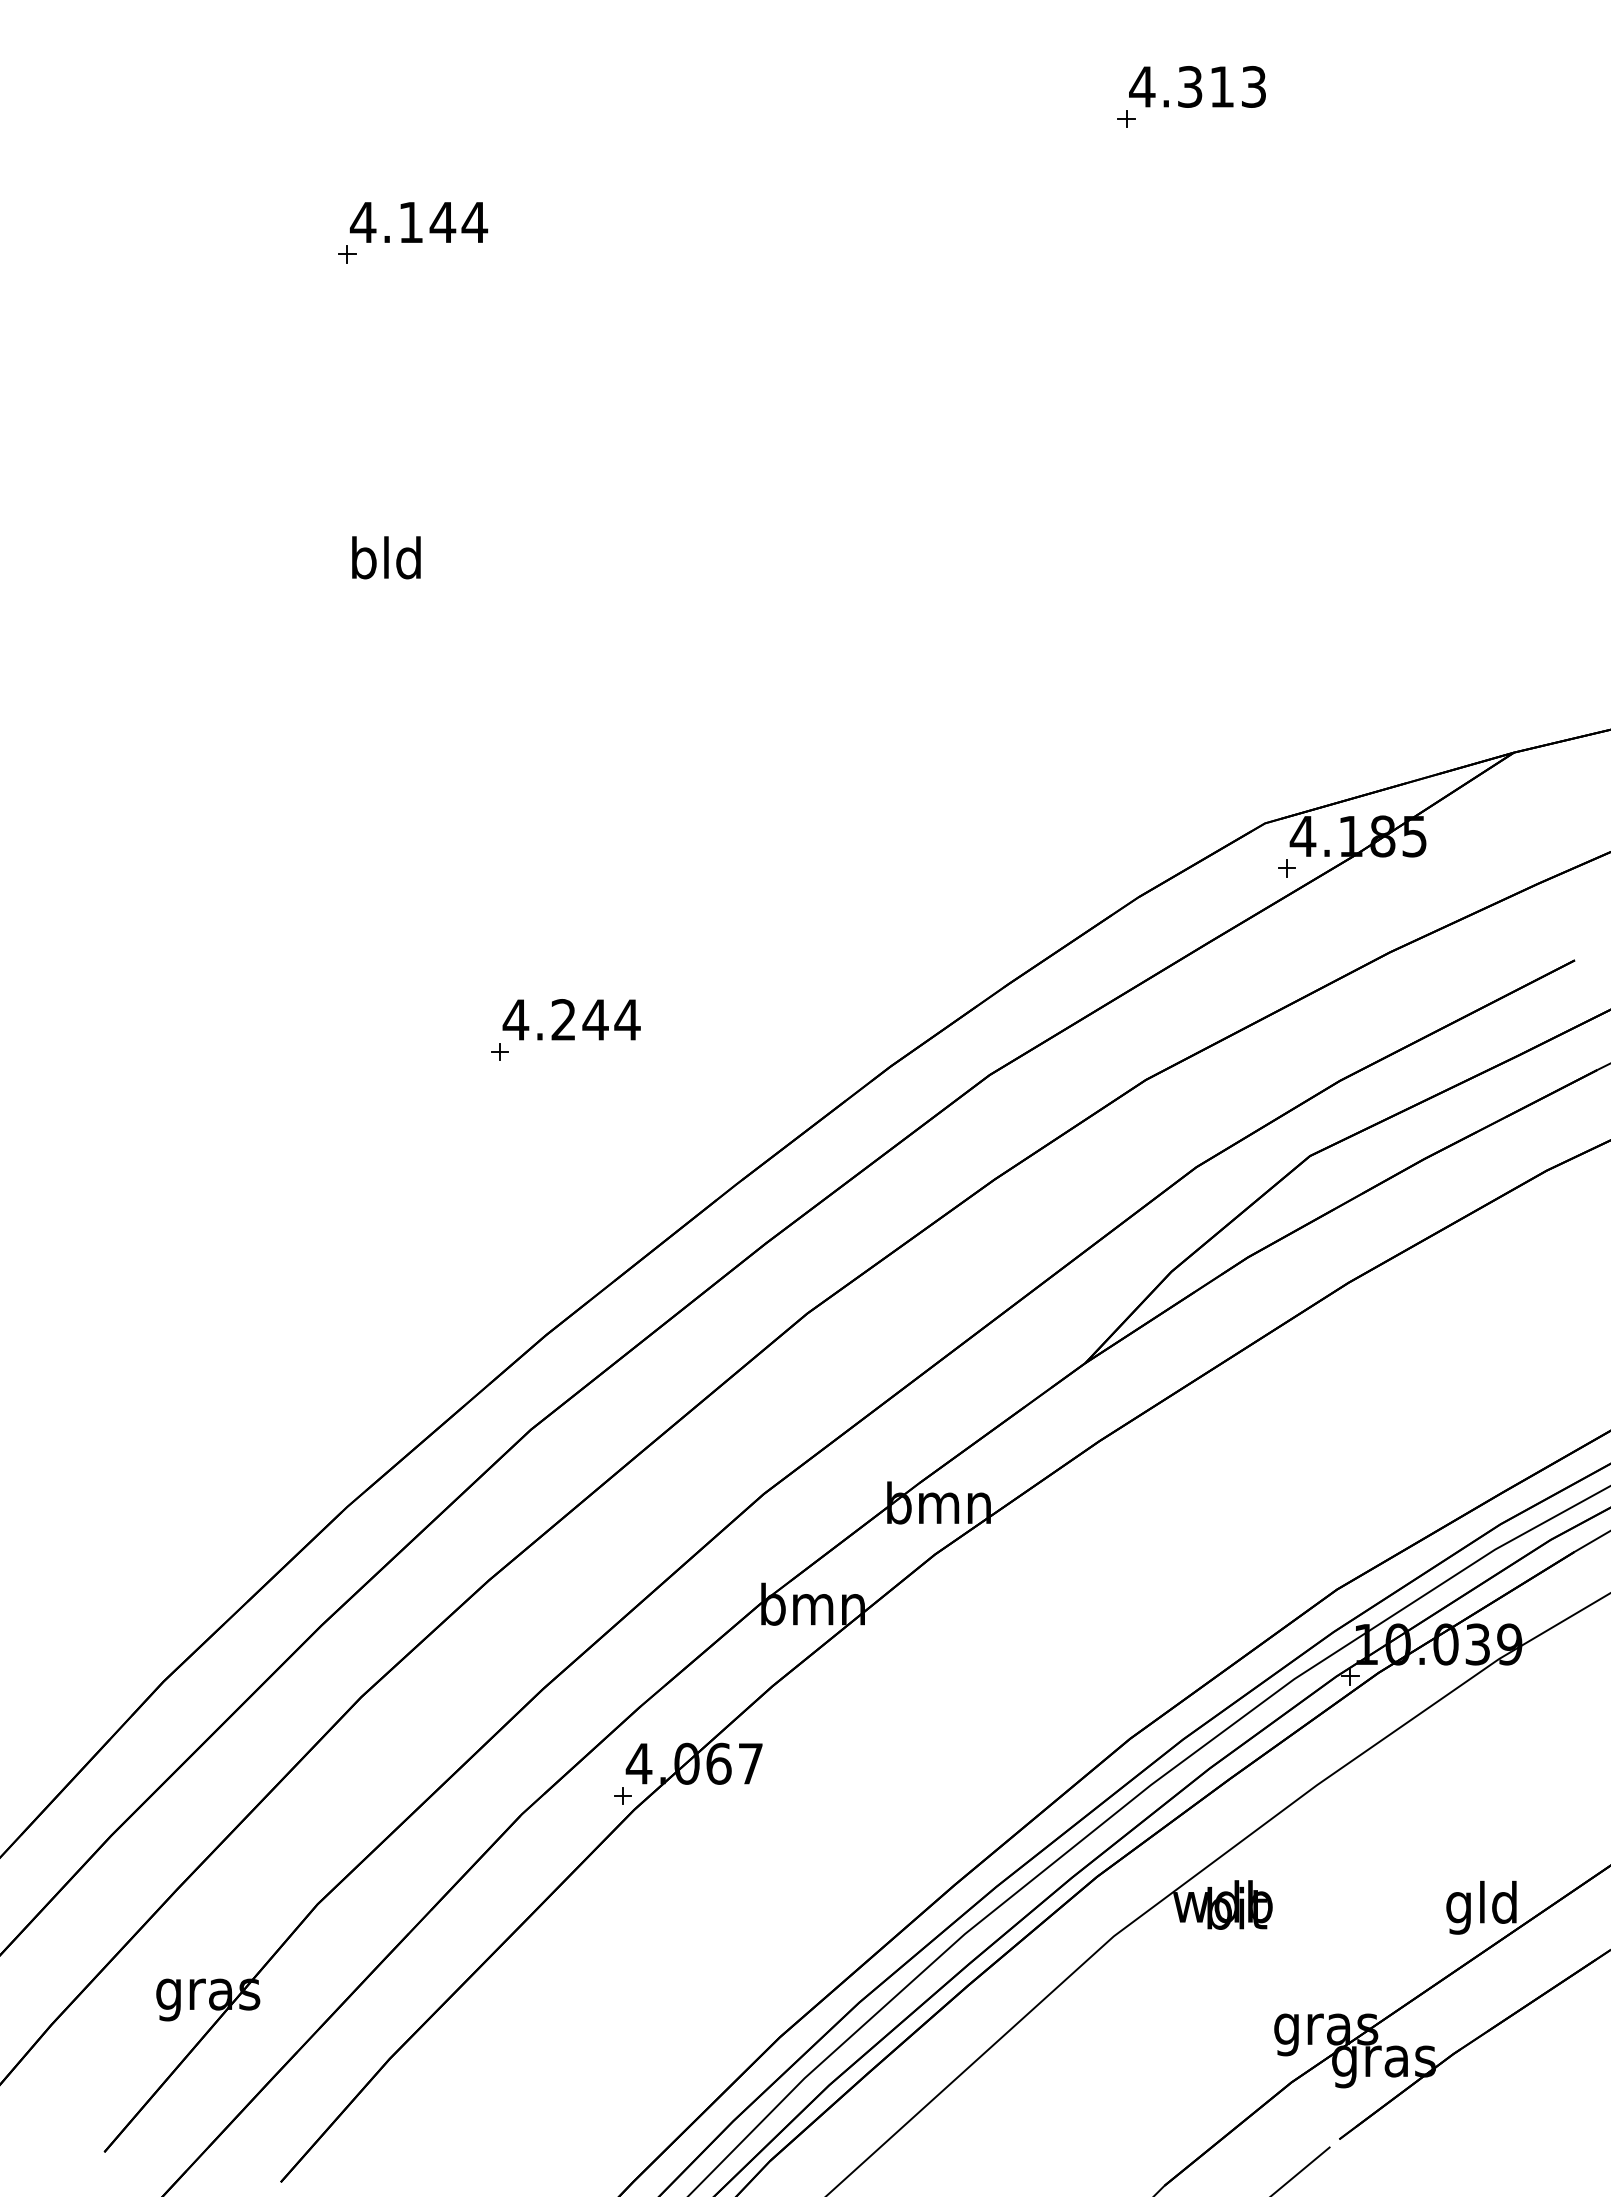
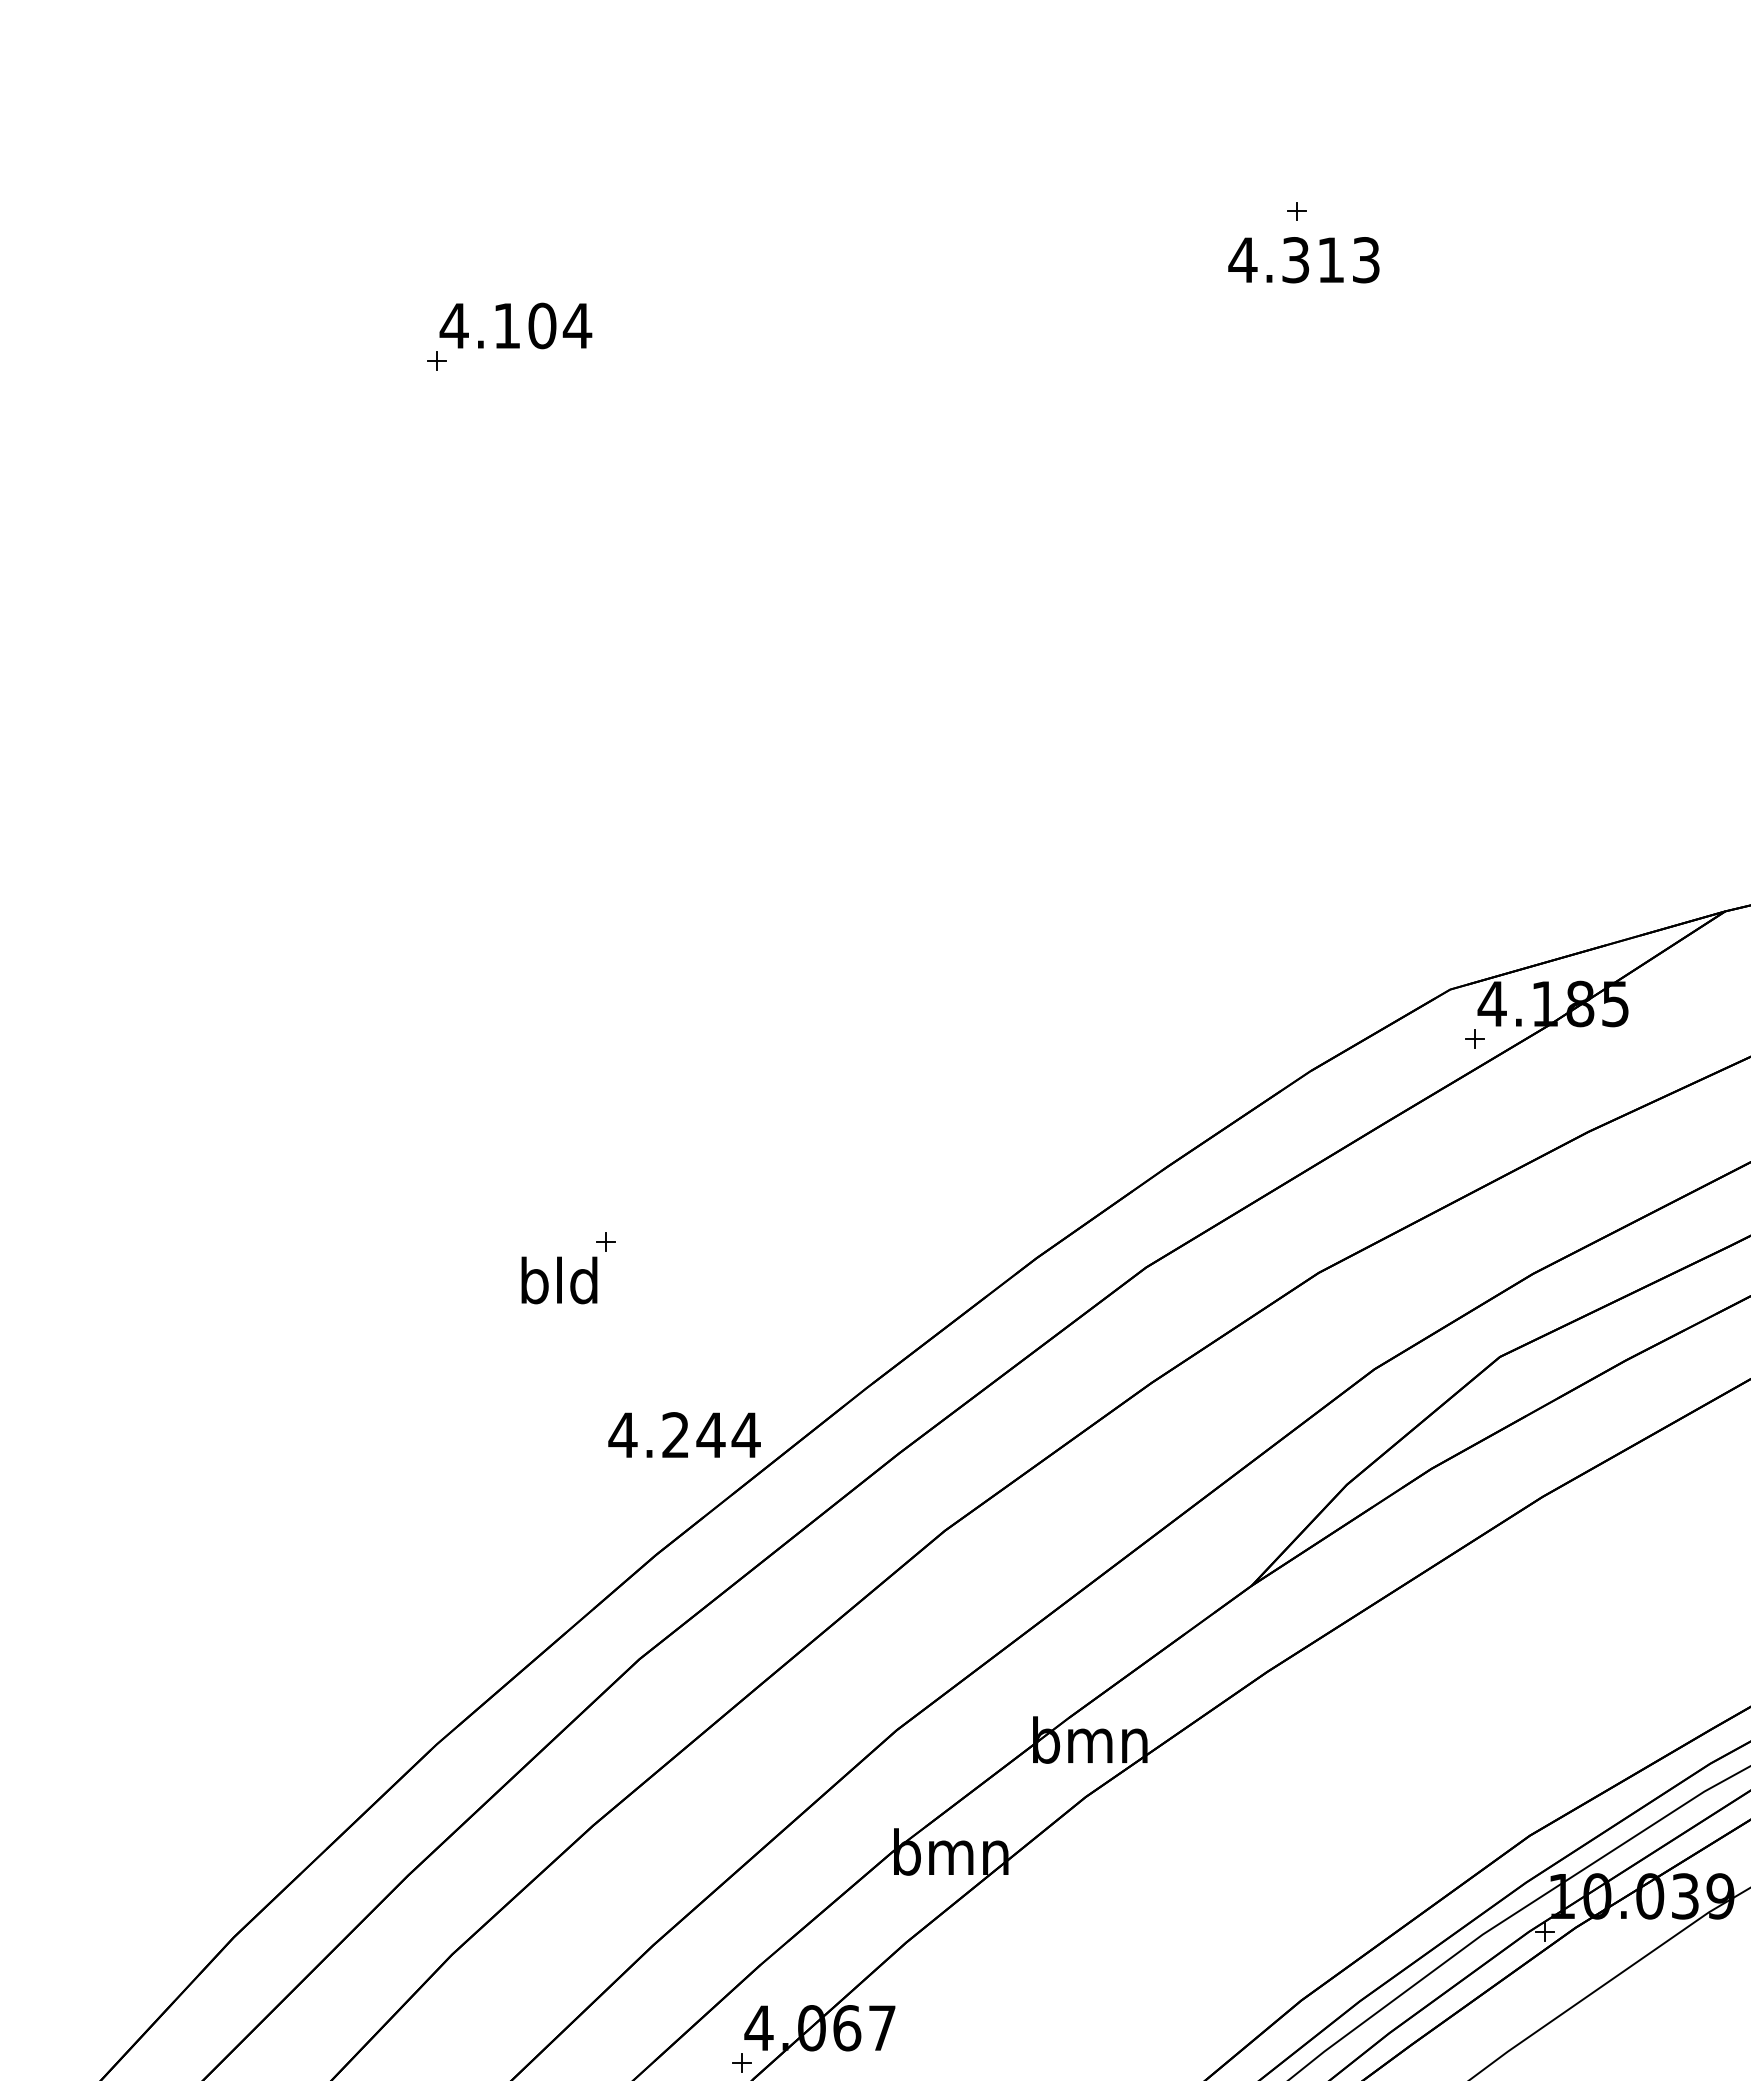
text: (1197, 86) -> (1303, 259), moved
text: (442, 222) -> (541, 325), 4.144 -> 4.104
text: (386, 557) -> (559, 1280), moved
text: (571, 1019) -> (684, 1434), moved

